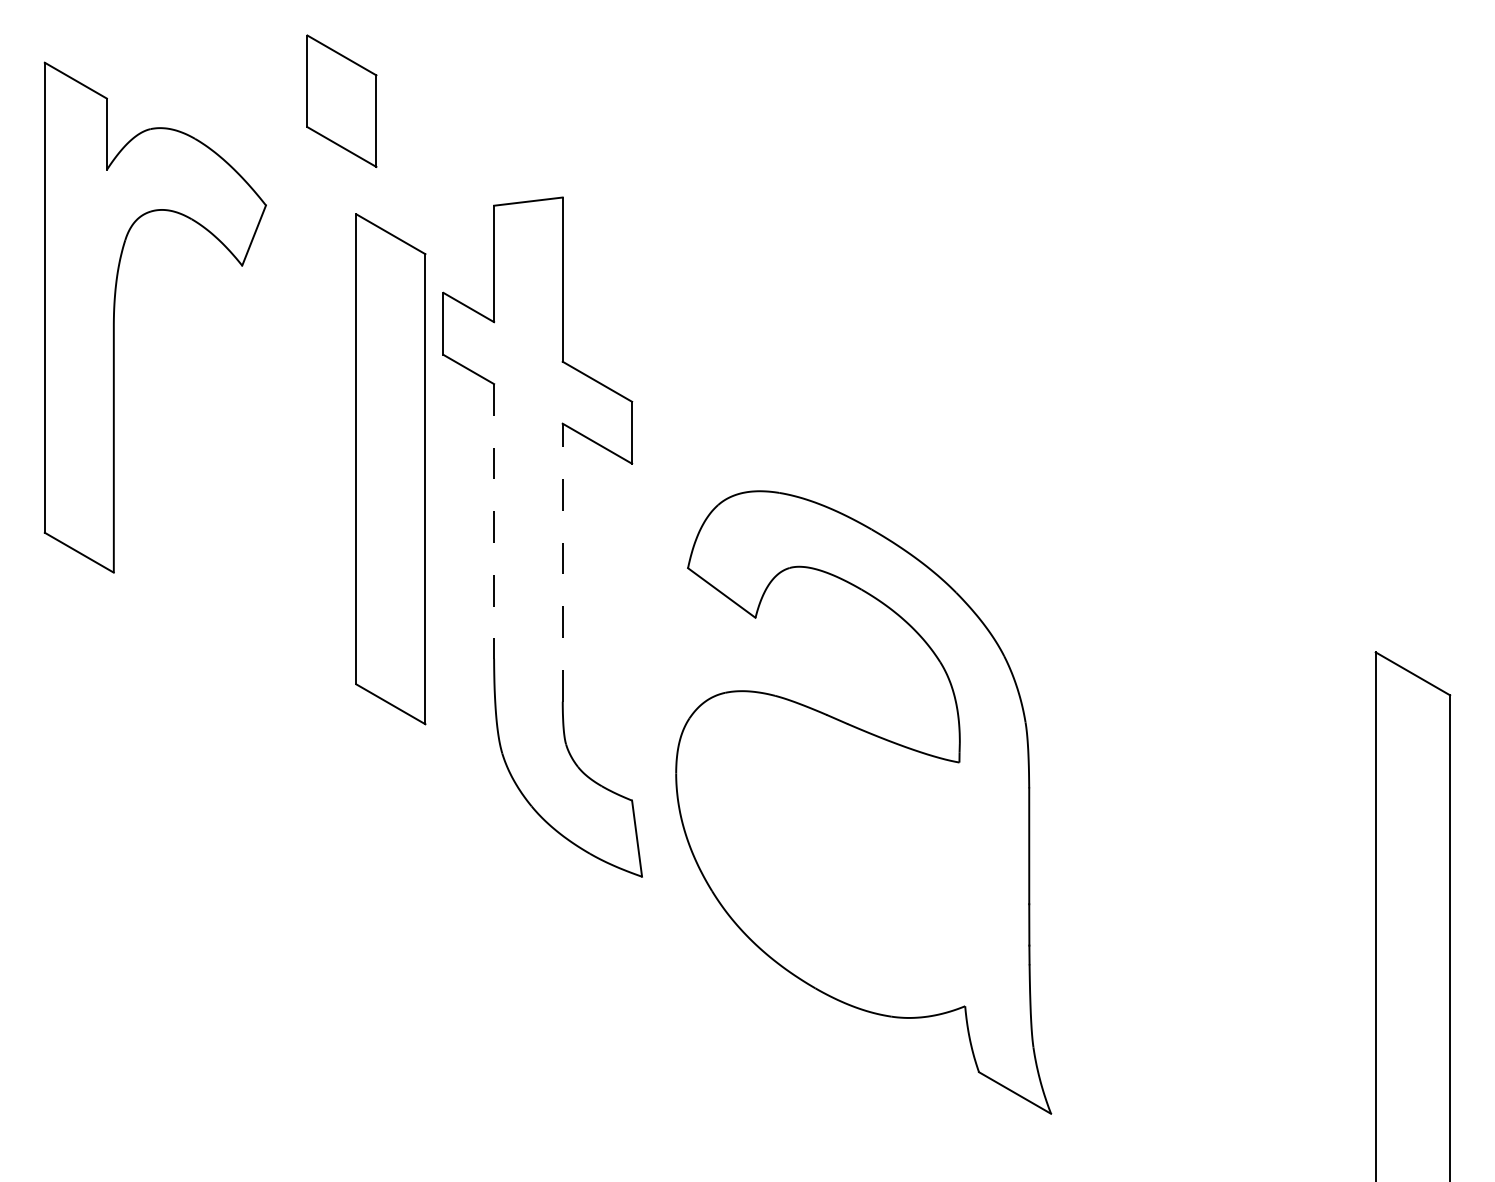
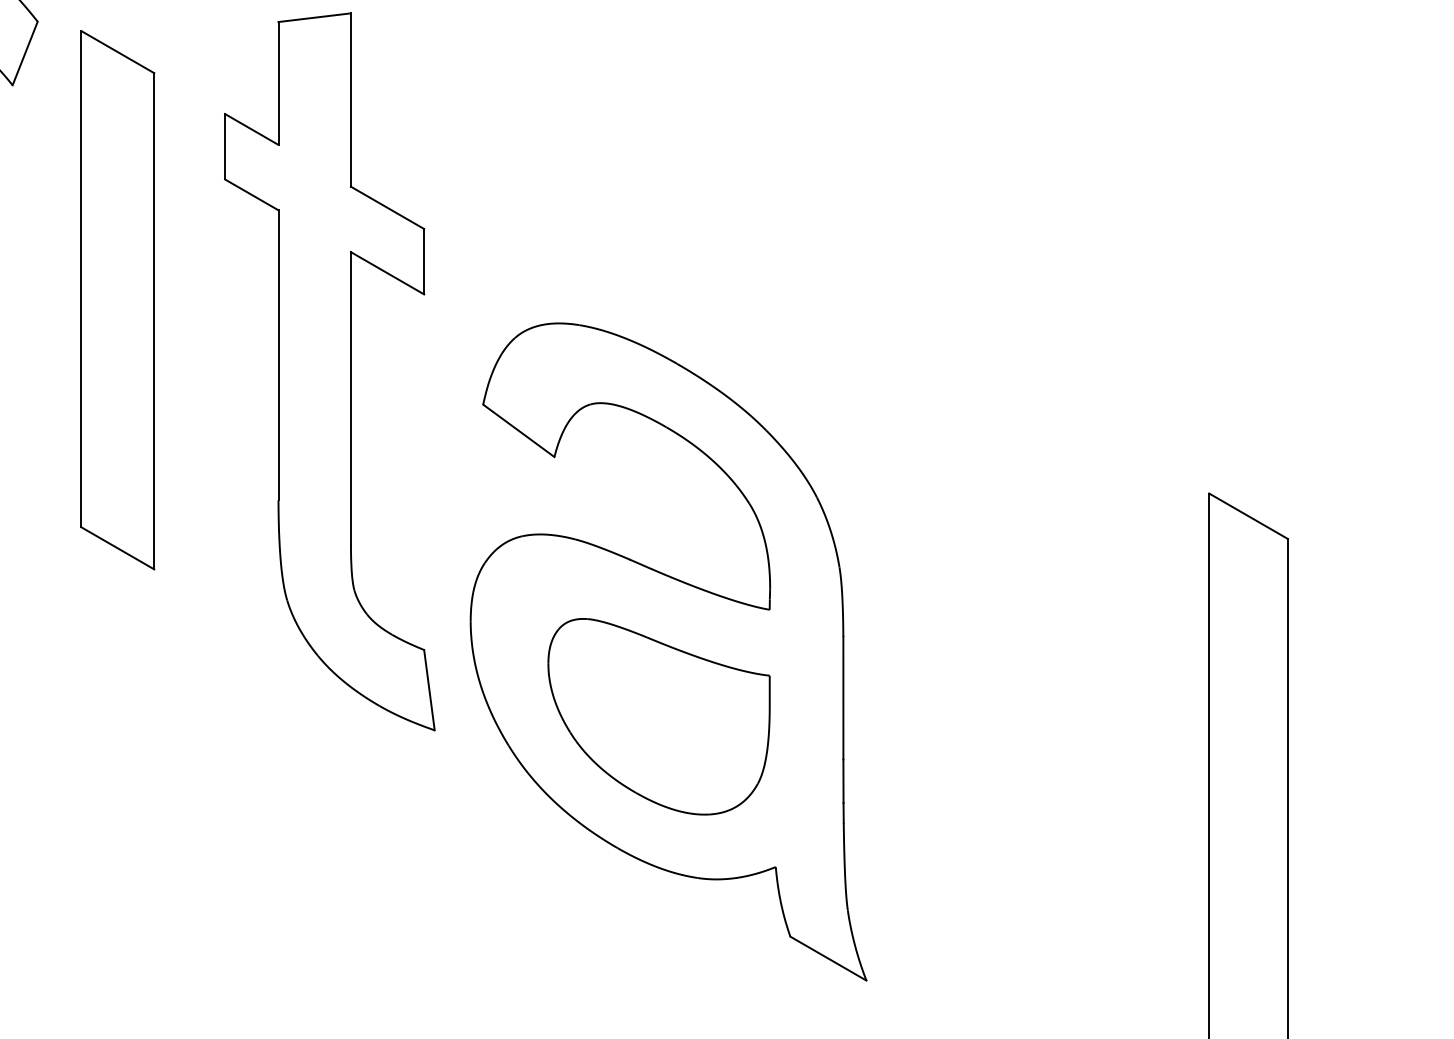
part: (390, 469) -> (117, 300), moved
line: (494, 521) -> (278, 355), dashed -> solid
line: (562, 562) -> (350, 398), dashed -> solid
part: (854, 863) -> (658, 716), added

